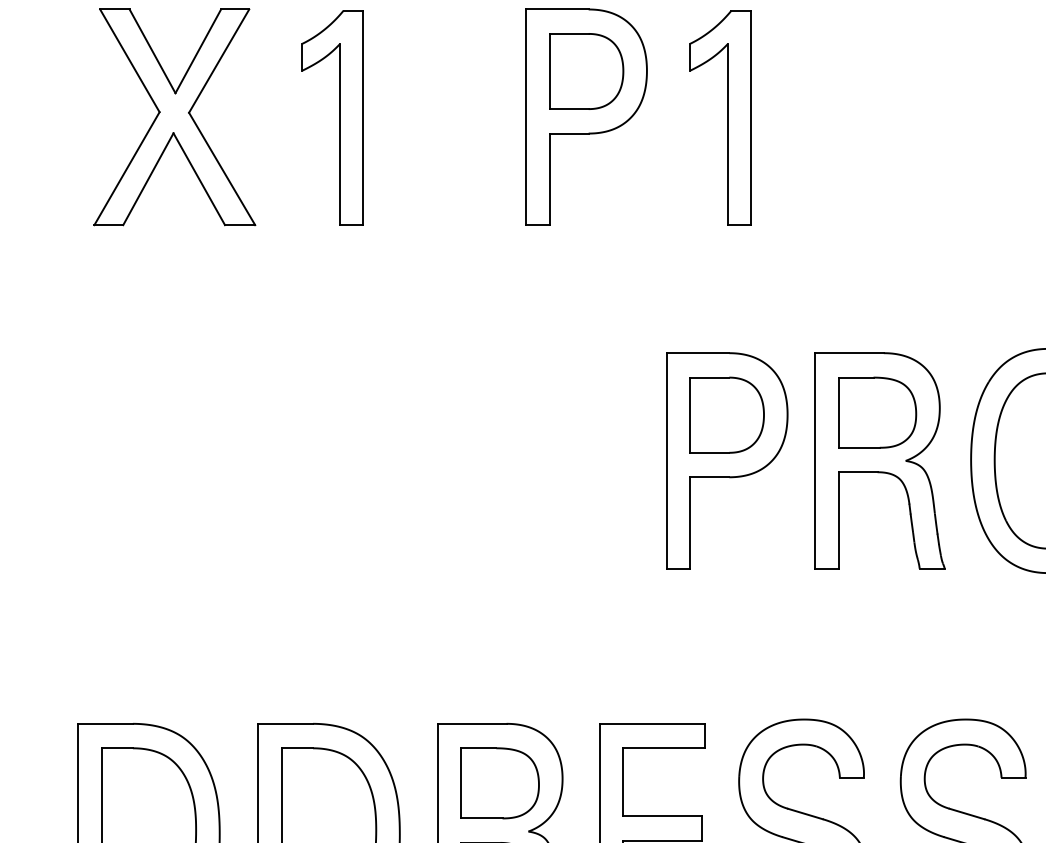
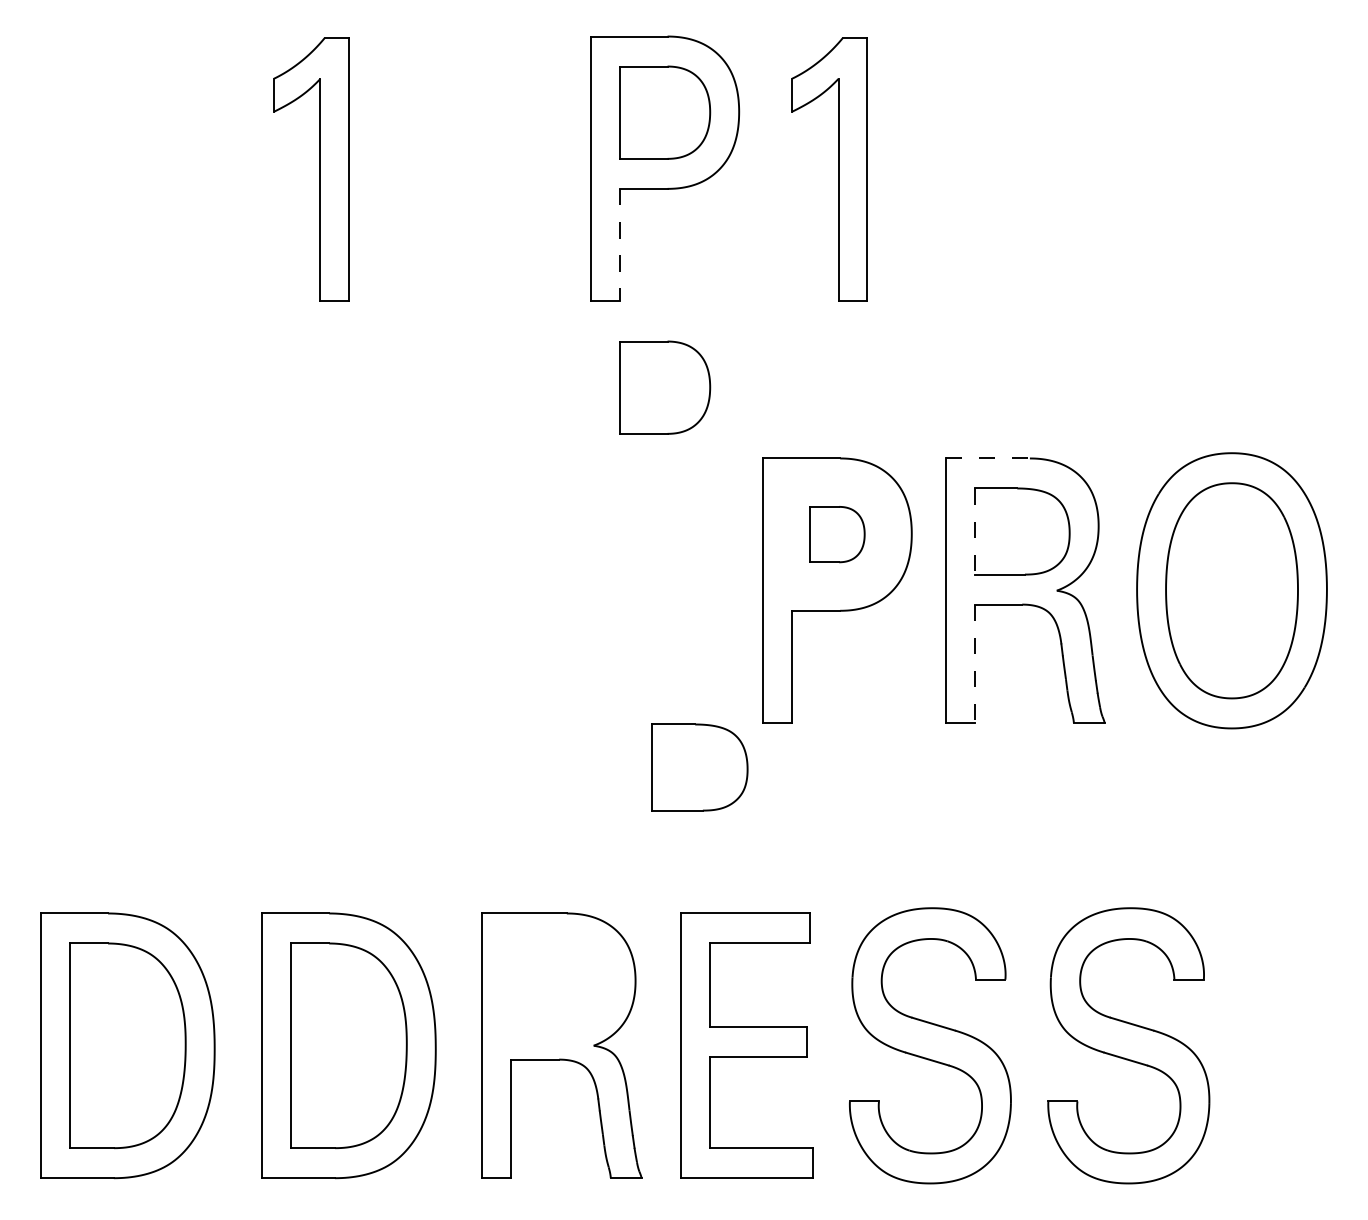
part: (174, 116) -> (159, 168), removed
part: (339, 117) -> (319, 169), moved
line: (549, 179) -> (619, 245), solid -> dashed
part: (586, 295) -> (665, 387), added
line: (850, 353) -> (988, 458), solid -> dashed
line: (838, 413) -> (974, 532), solid -> dashed
part: (727, 415) -> (837, 534), size x0.6
line: (838, 521) -> (974, 664), solid -> dashed
part: (499, 783) -> (699, 767), moved

